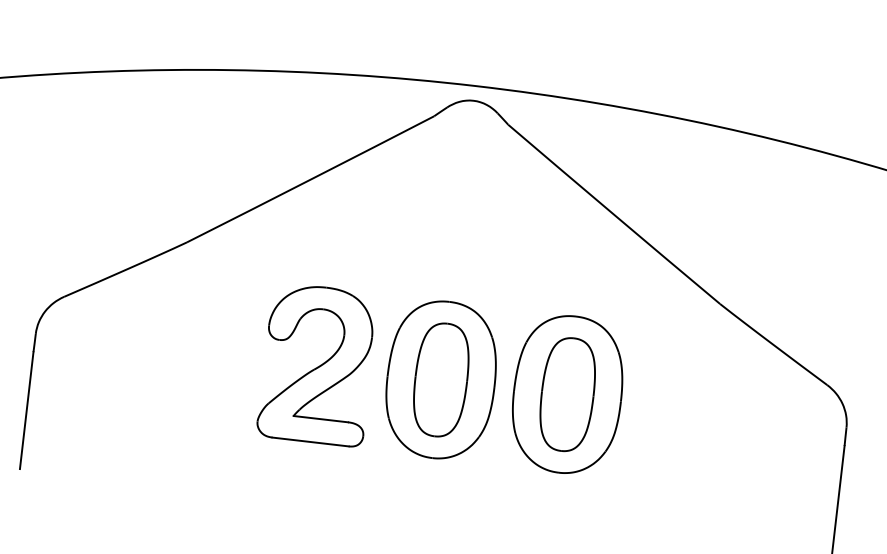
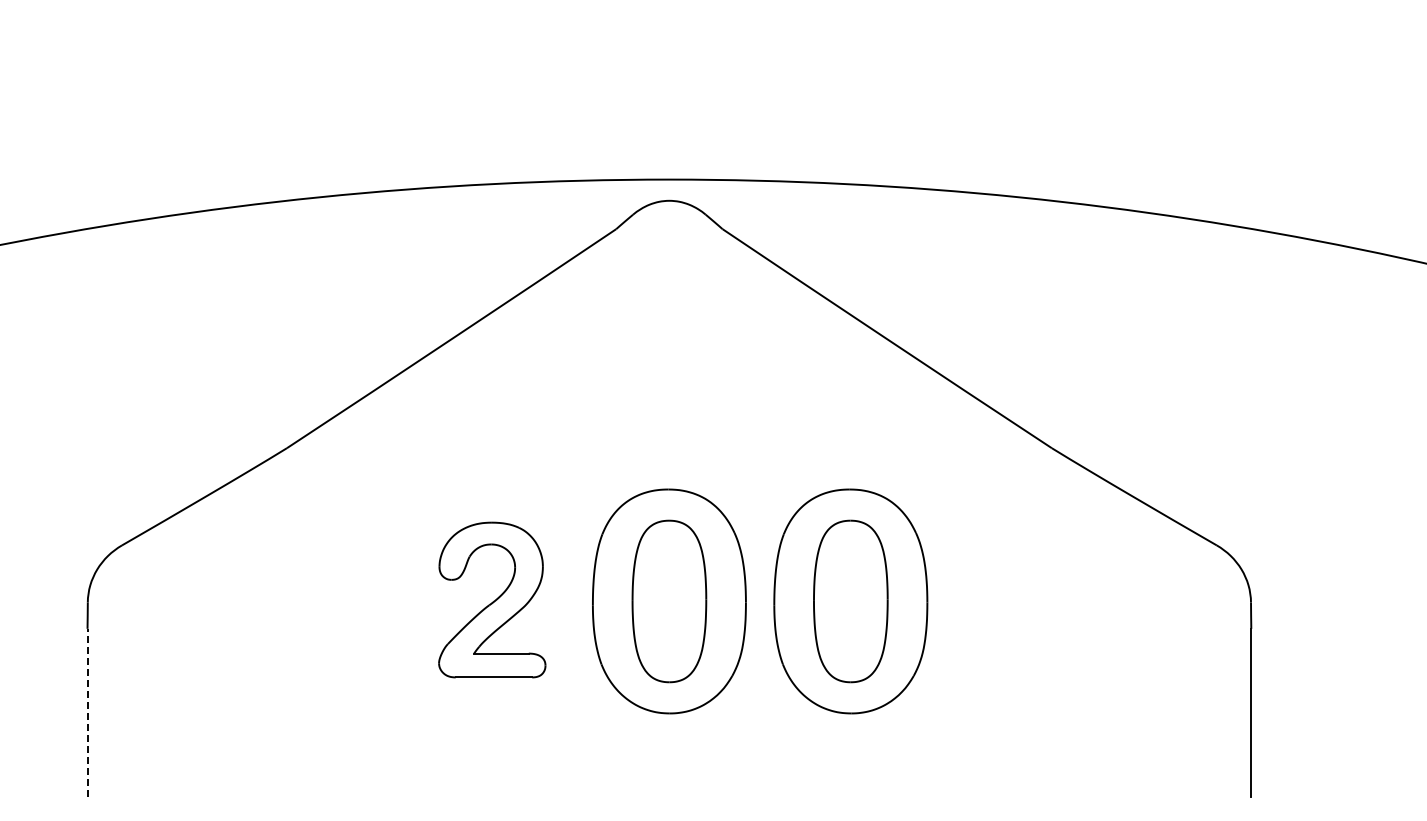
part: (318, 364) -> (492, 599), size x0.7
line: (26, 410) -> (87, 712), solid -> dashed

